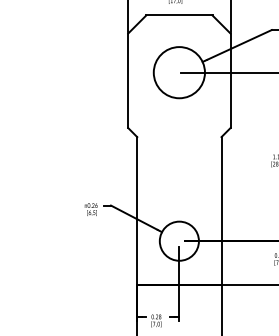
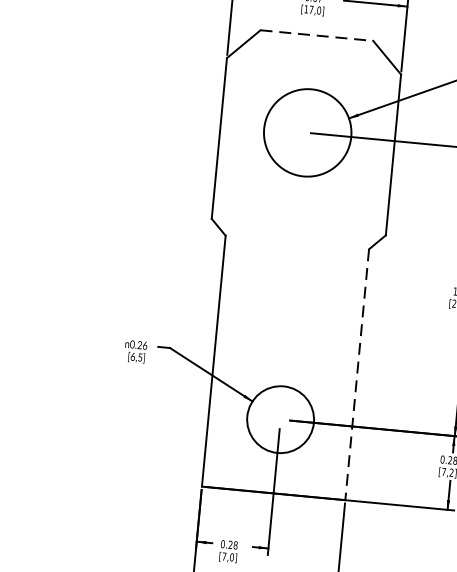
line: (179, 15) -> (317, 35), solid -> dashed
line: (221, 210) -> (357, 374), solid -> dashed

